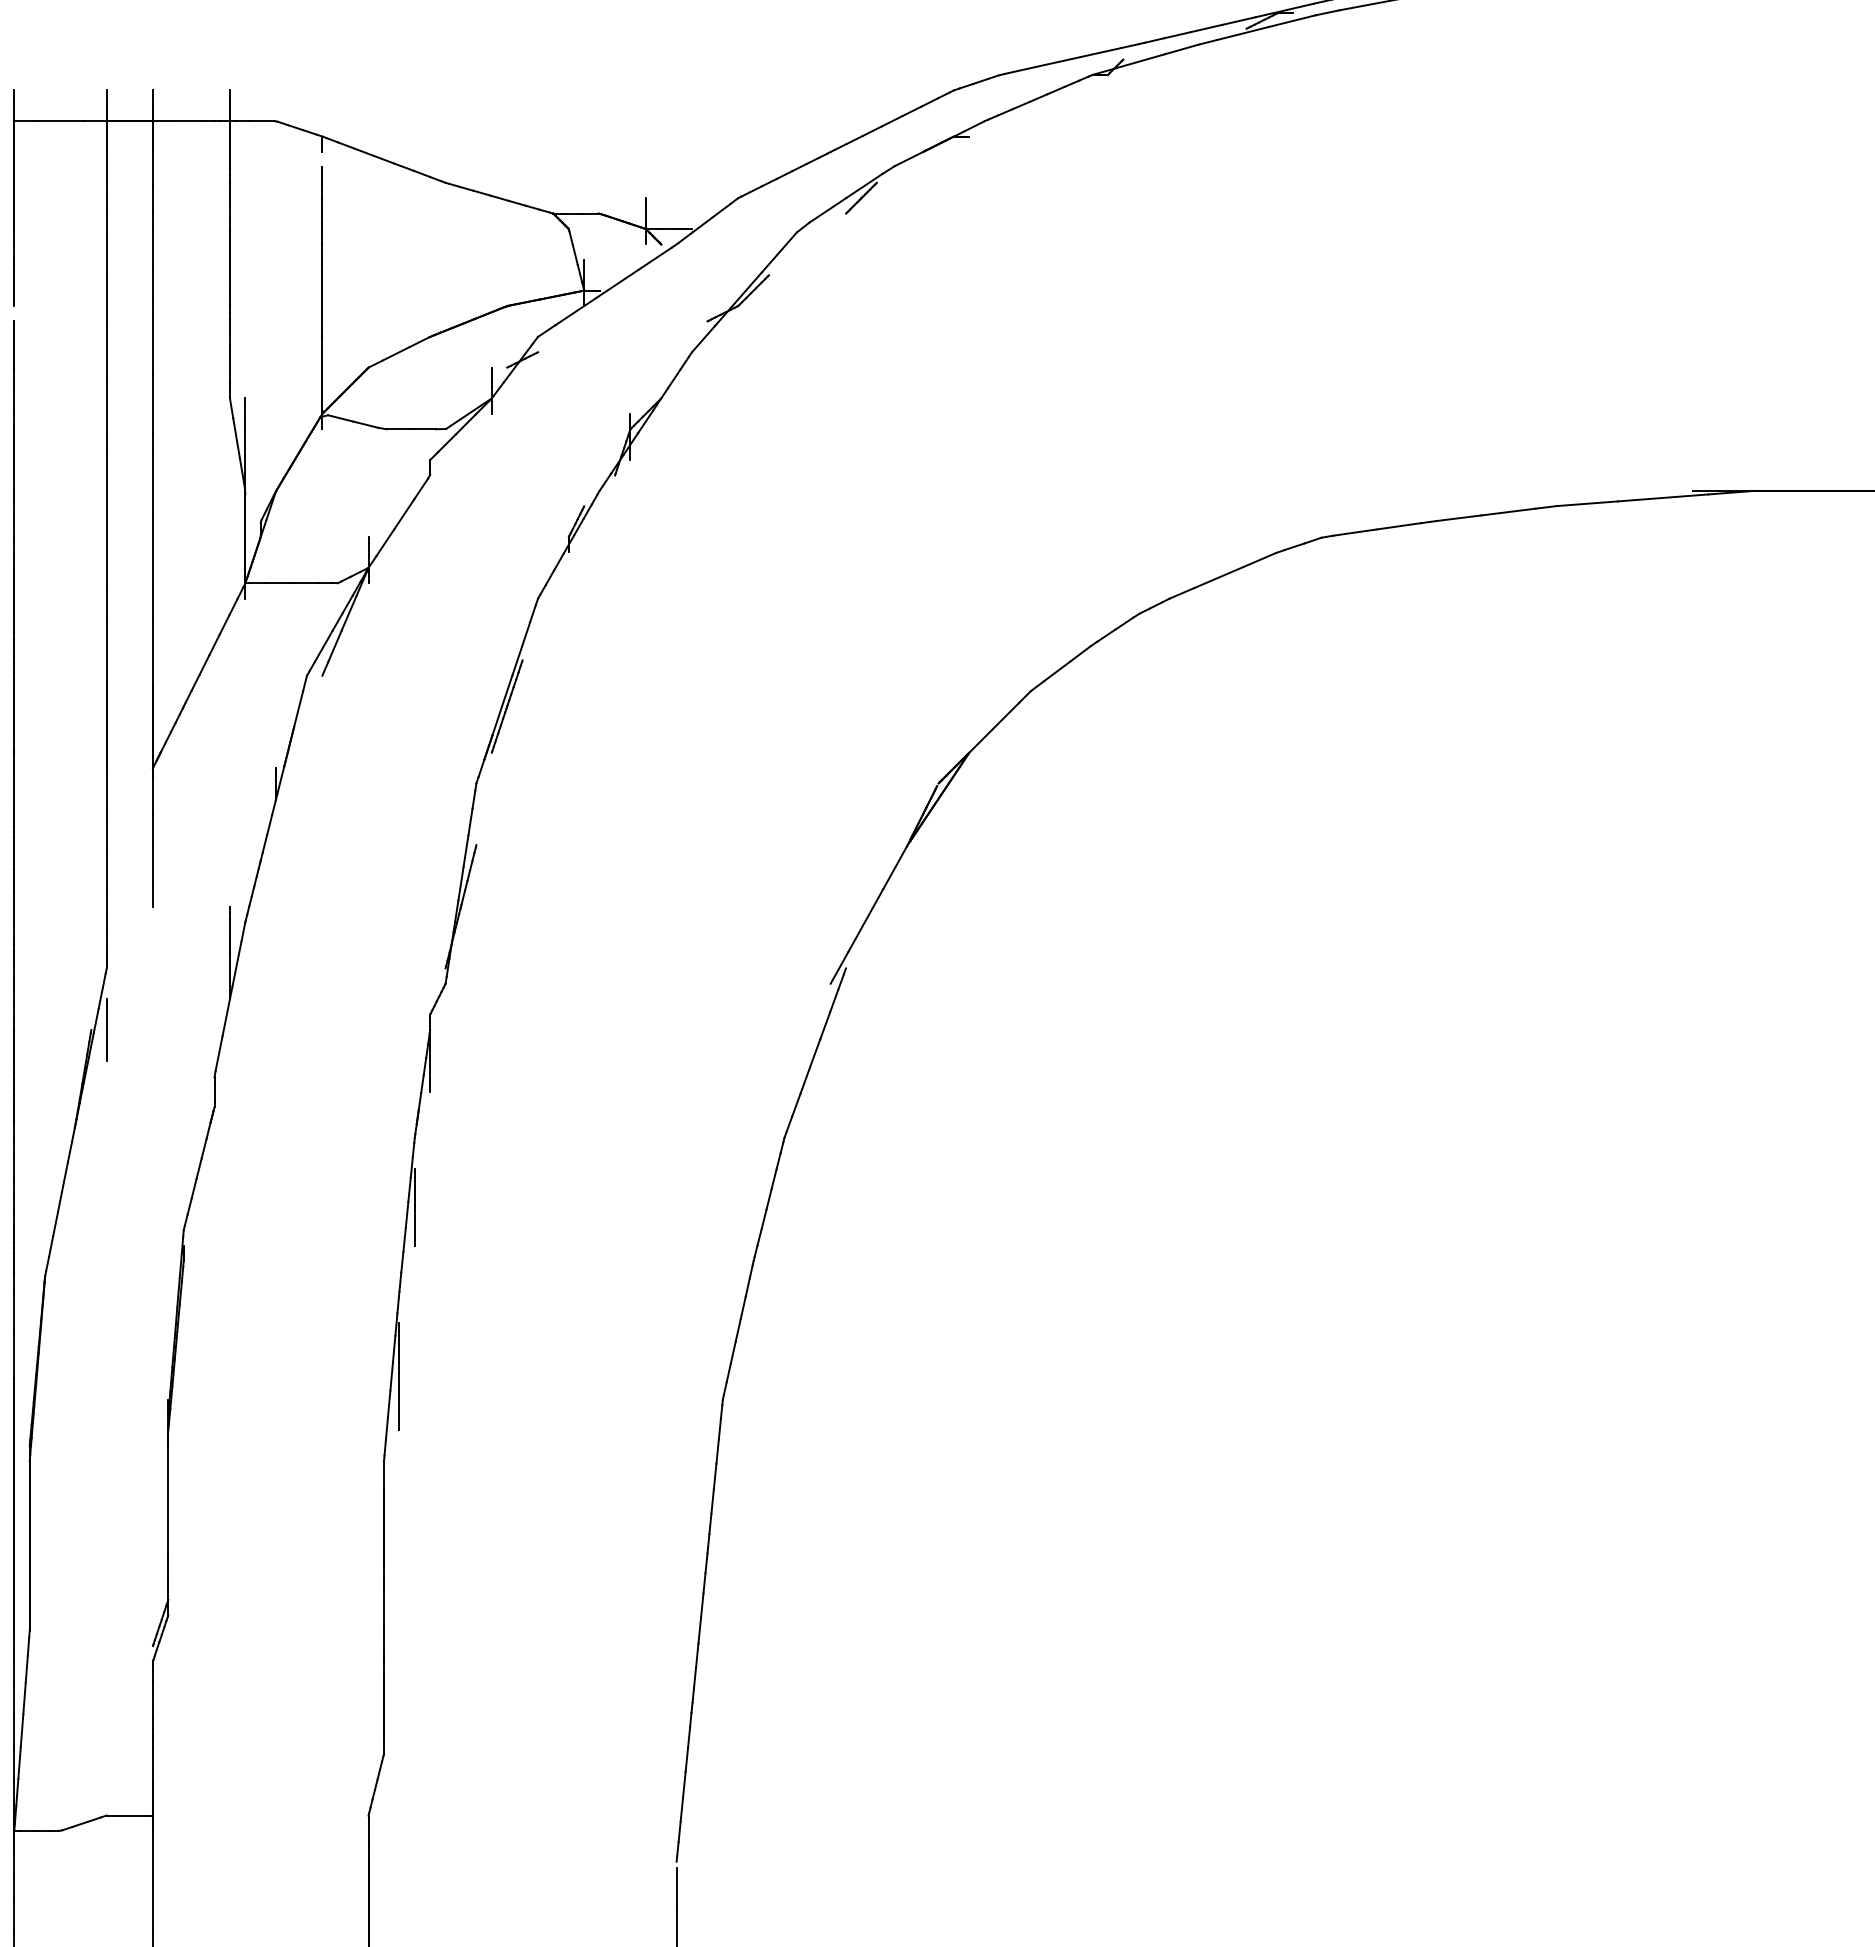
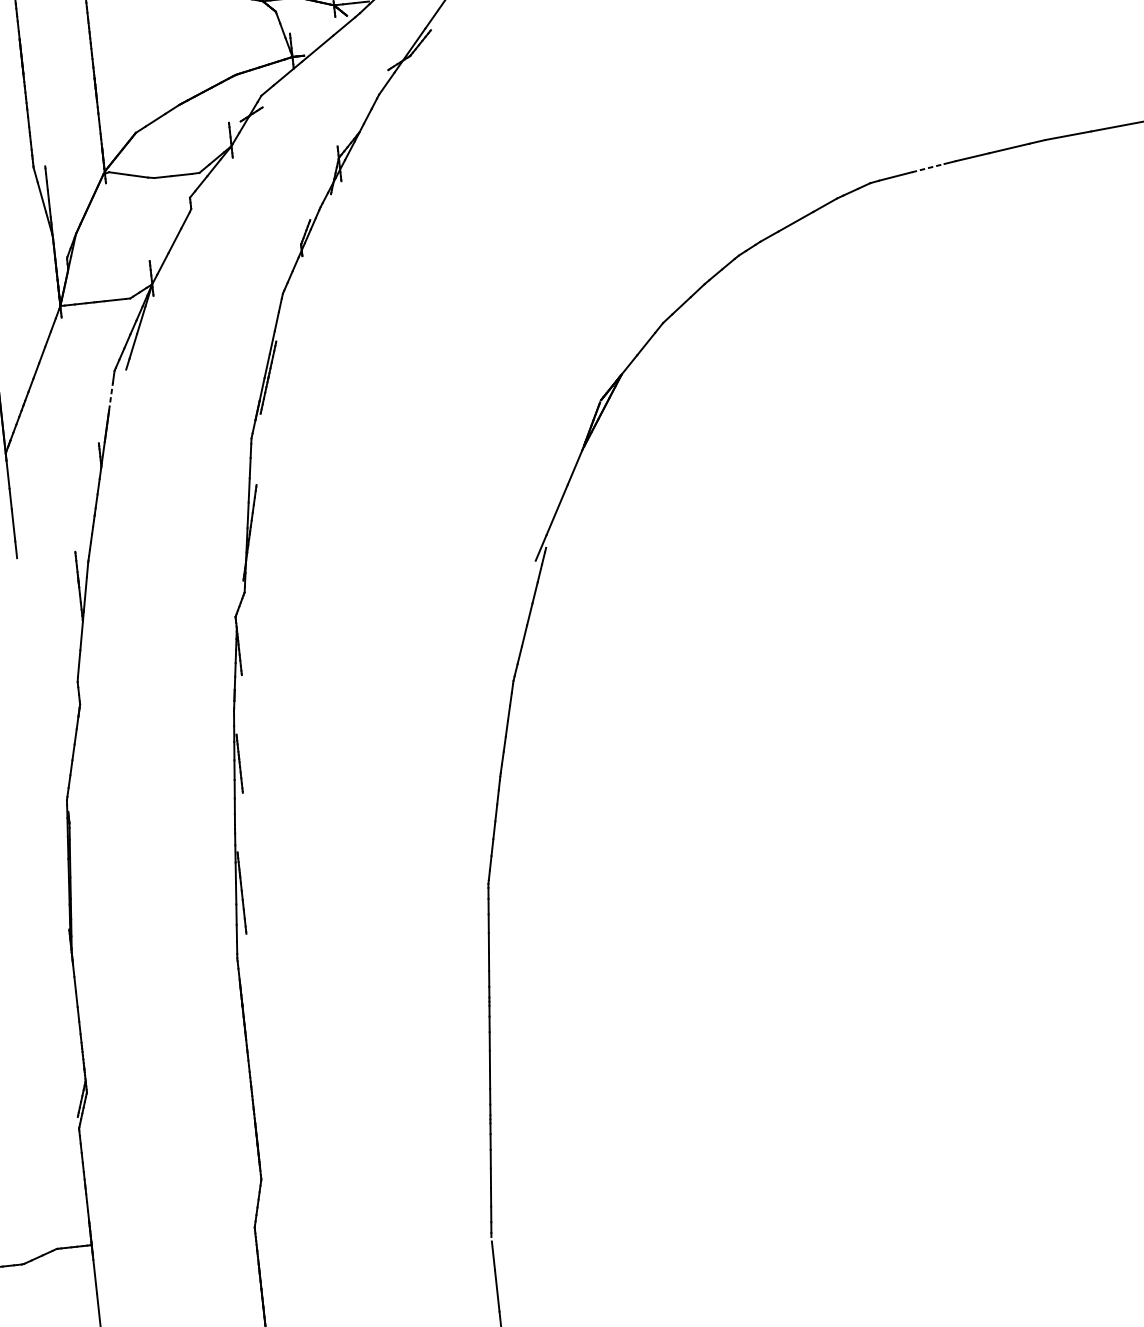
line: (1399, 526) -> (928, 168), solid -> dashed
line: (298, 708) -> (110, 396), solid -> dashed

